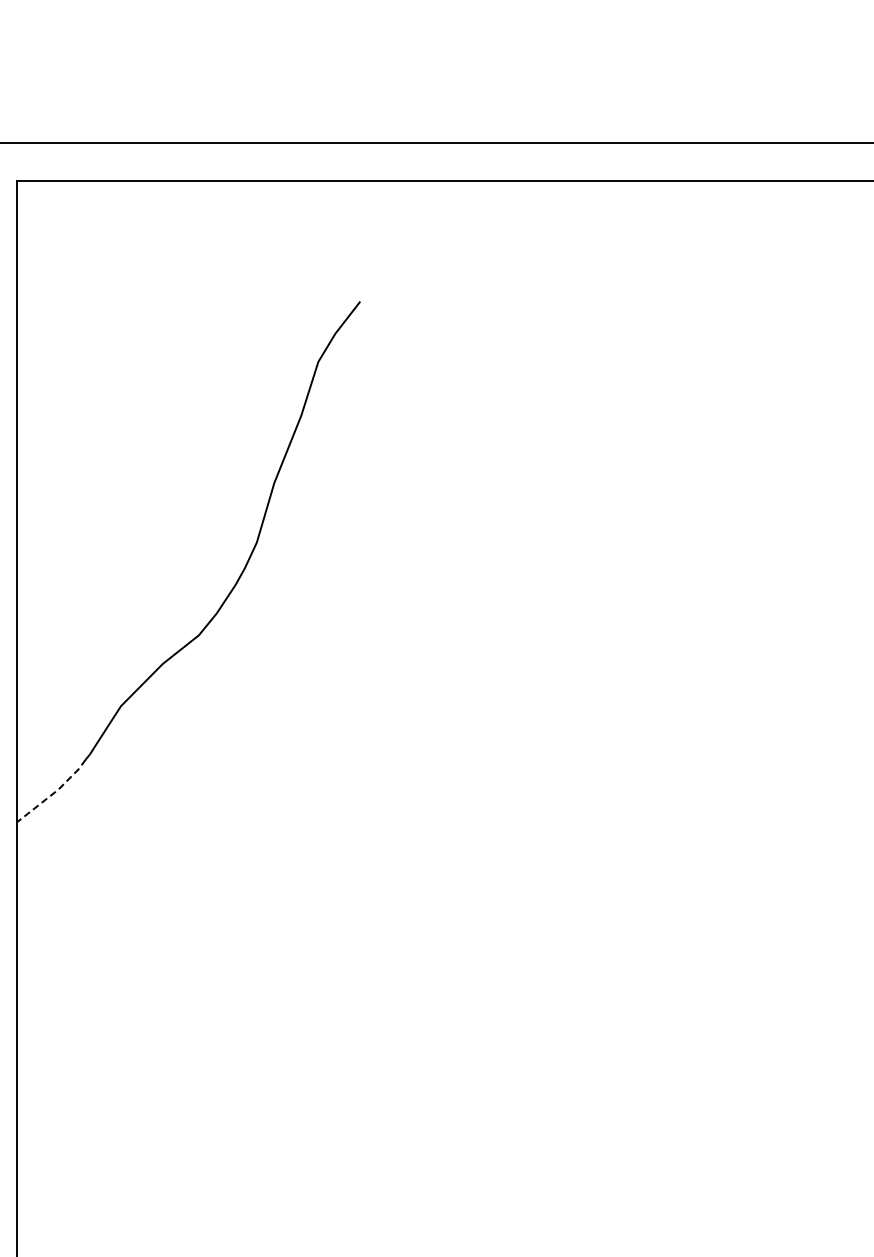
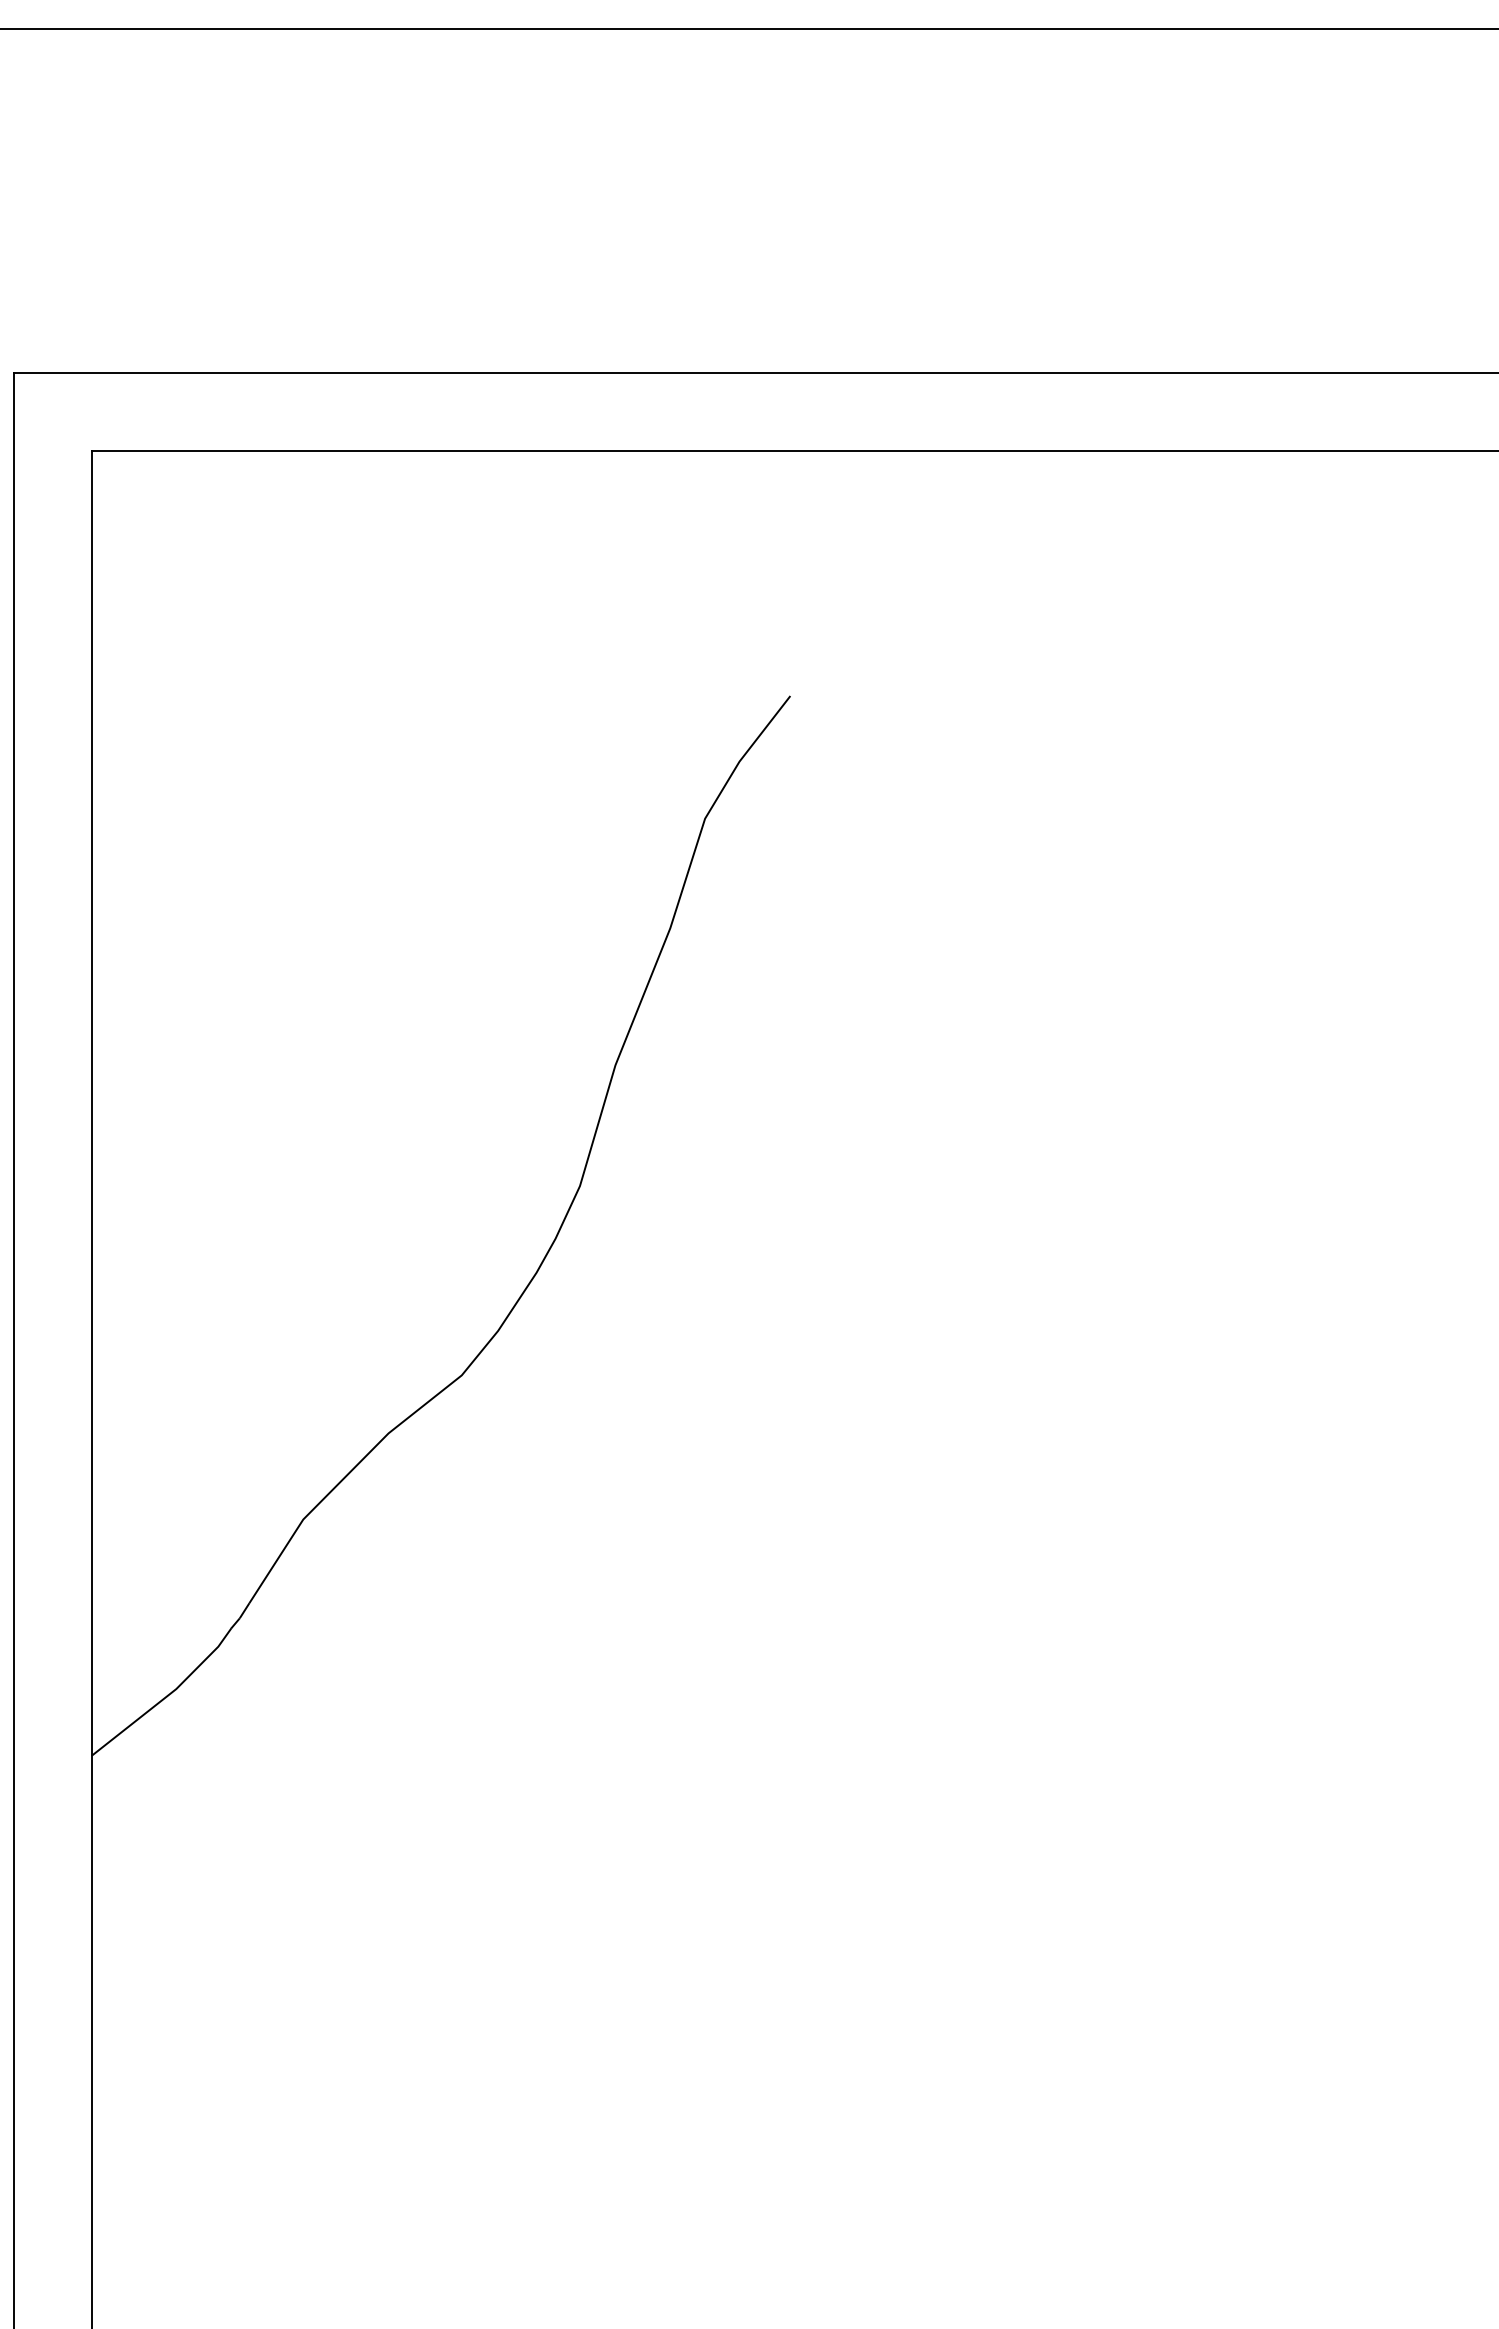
line: (54, 792) -> (168, 1695), dashed -> solid

